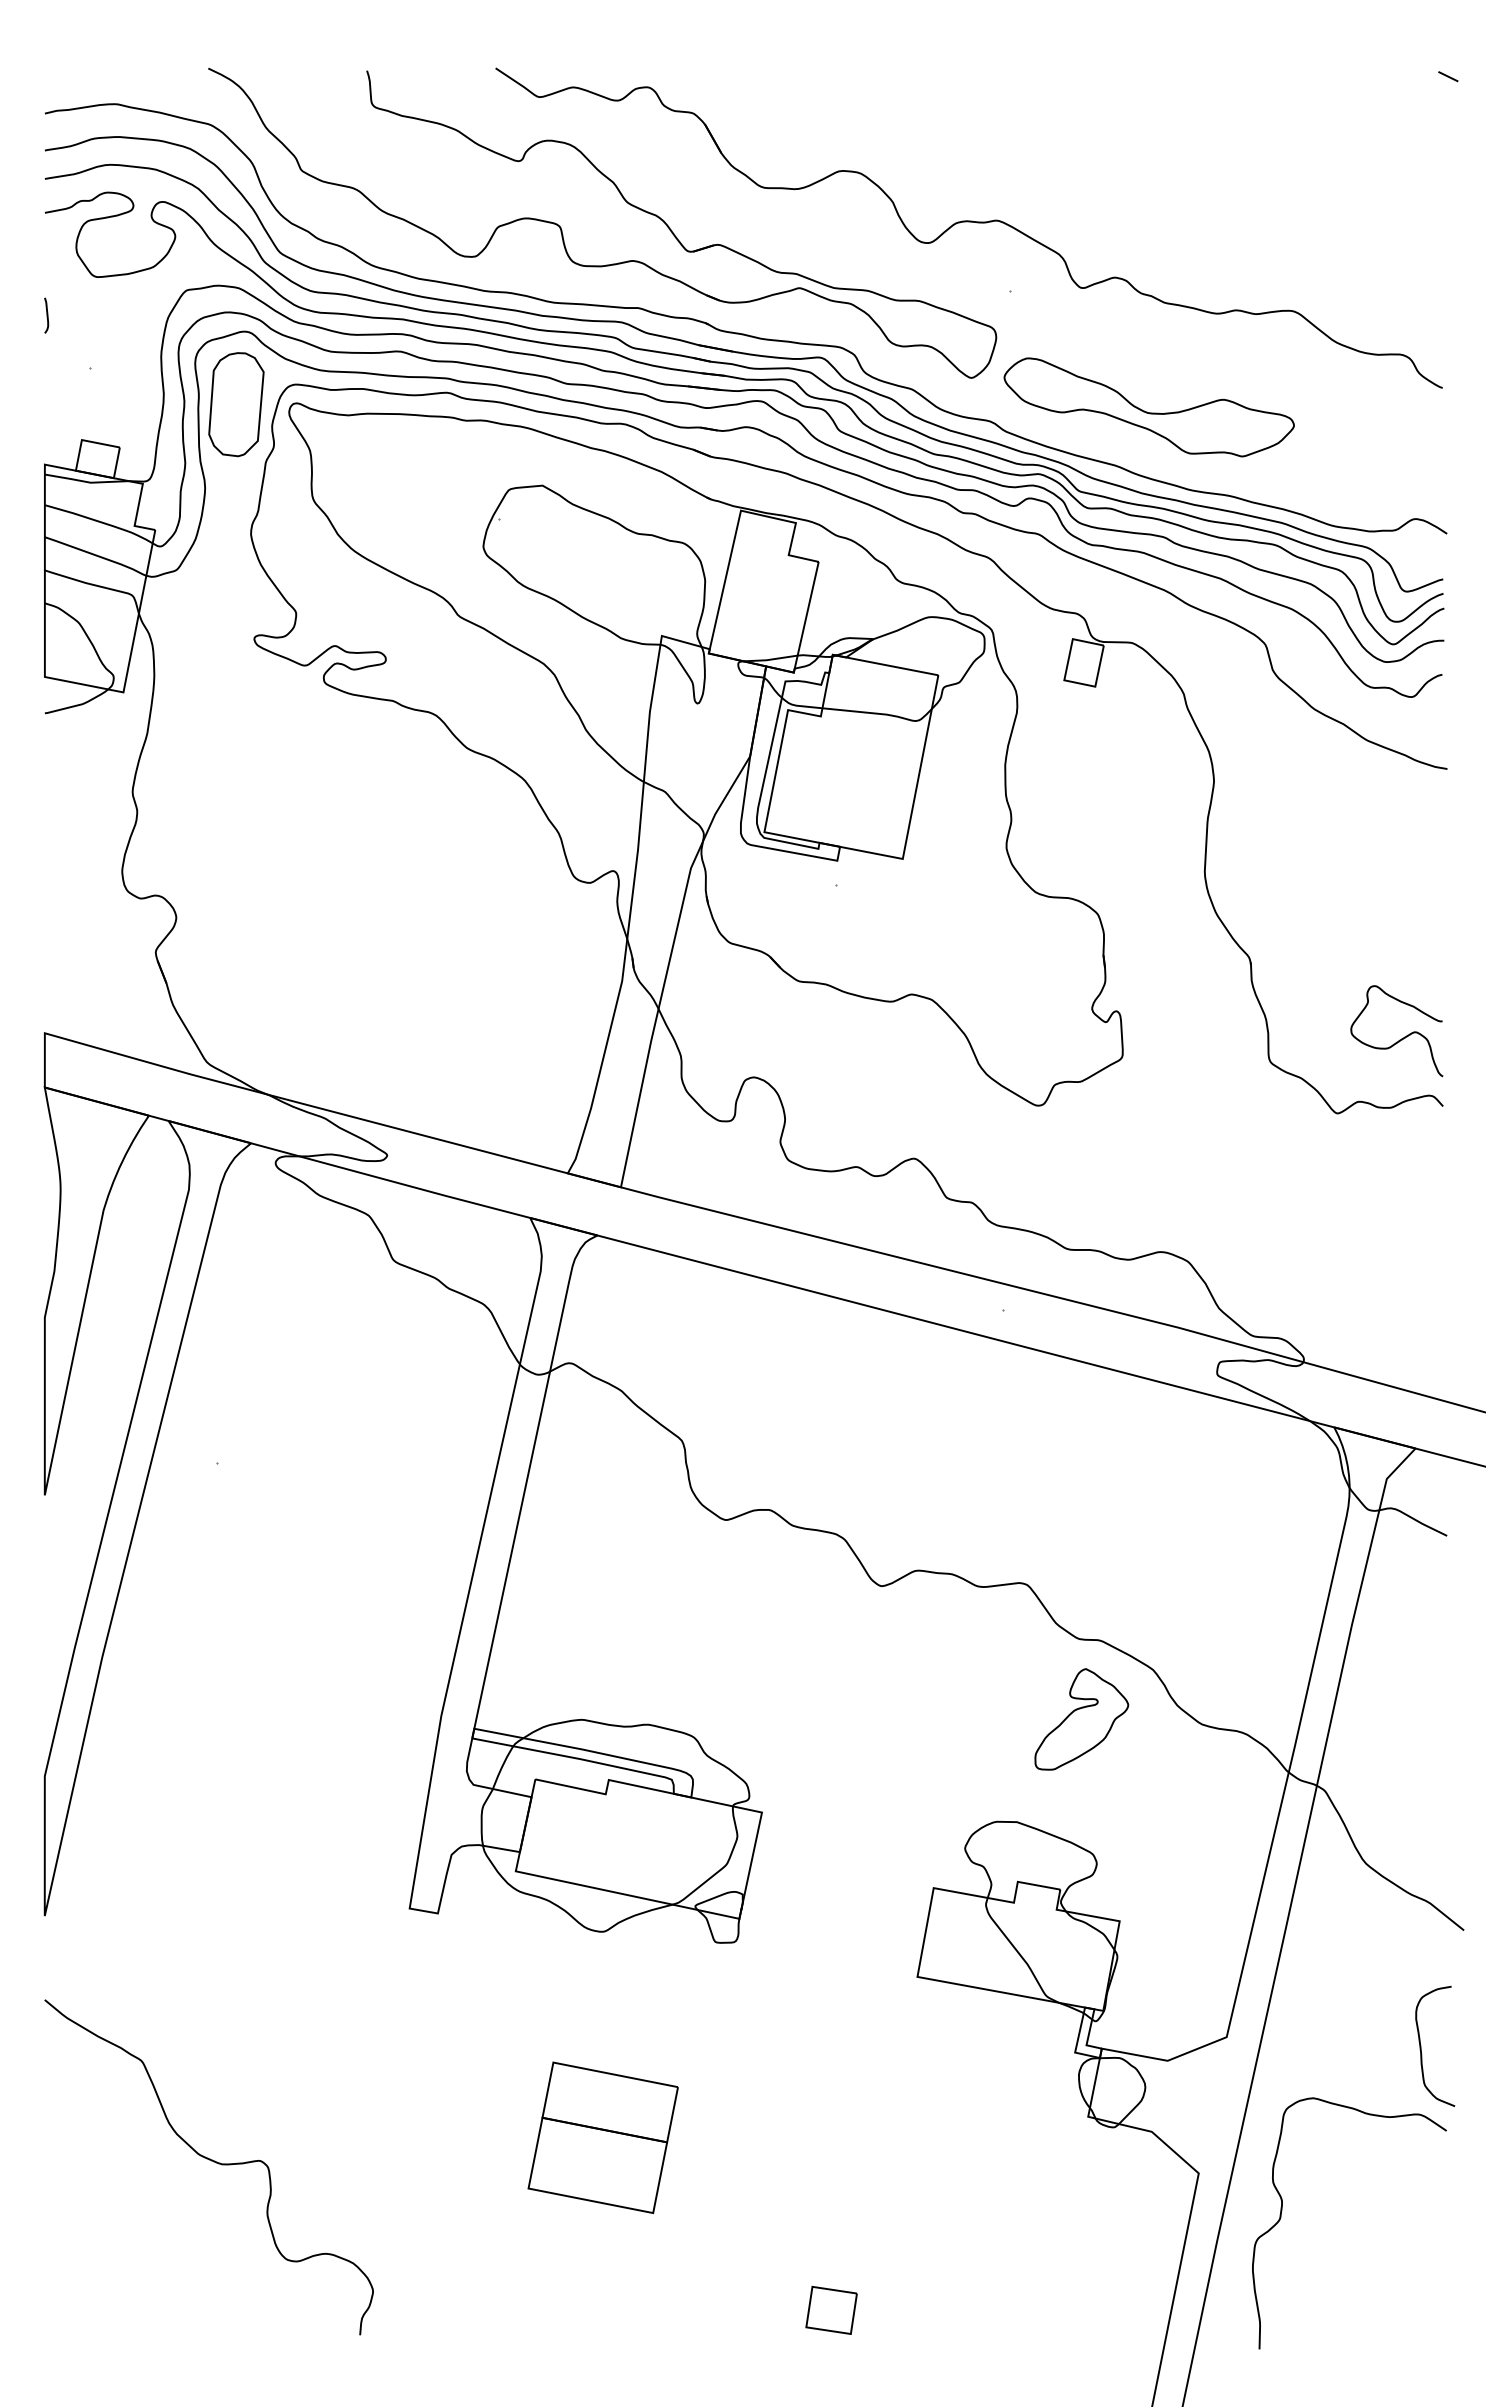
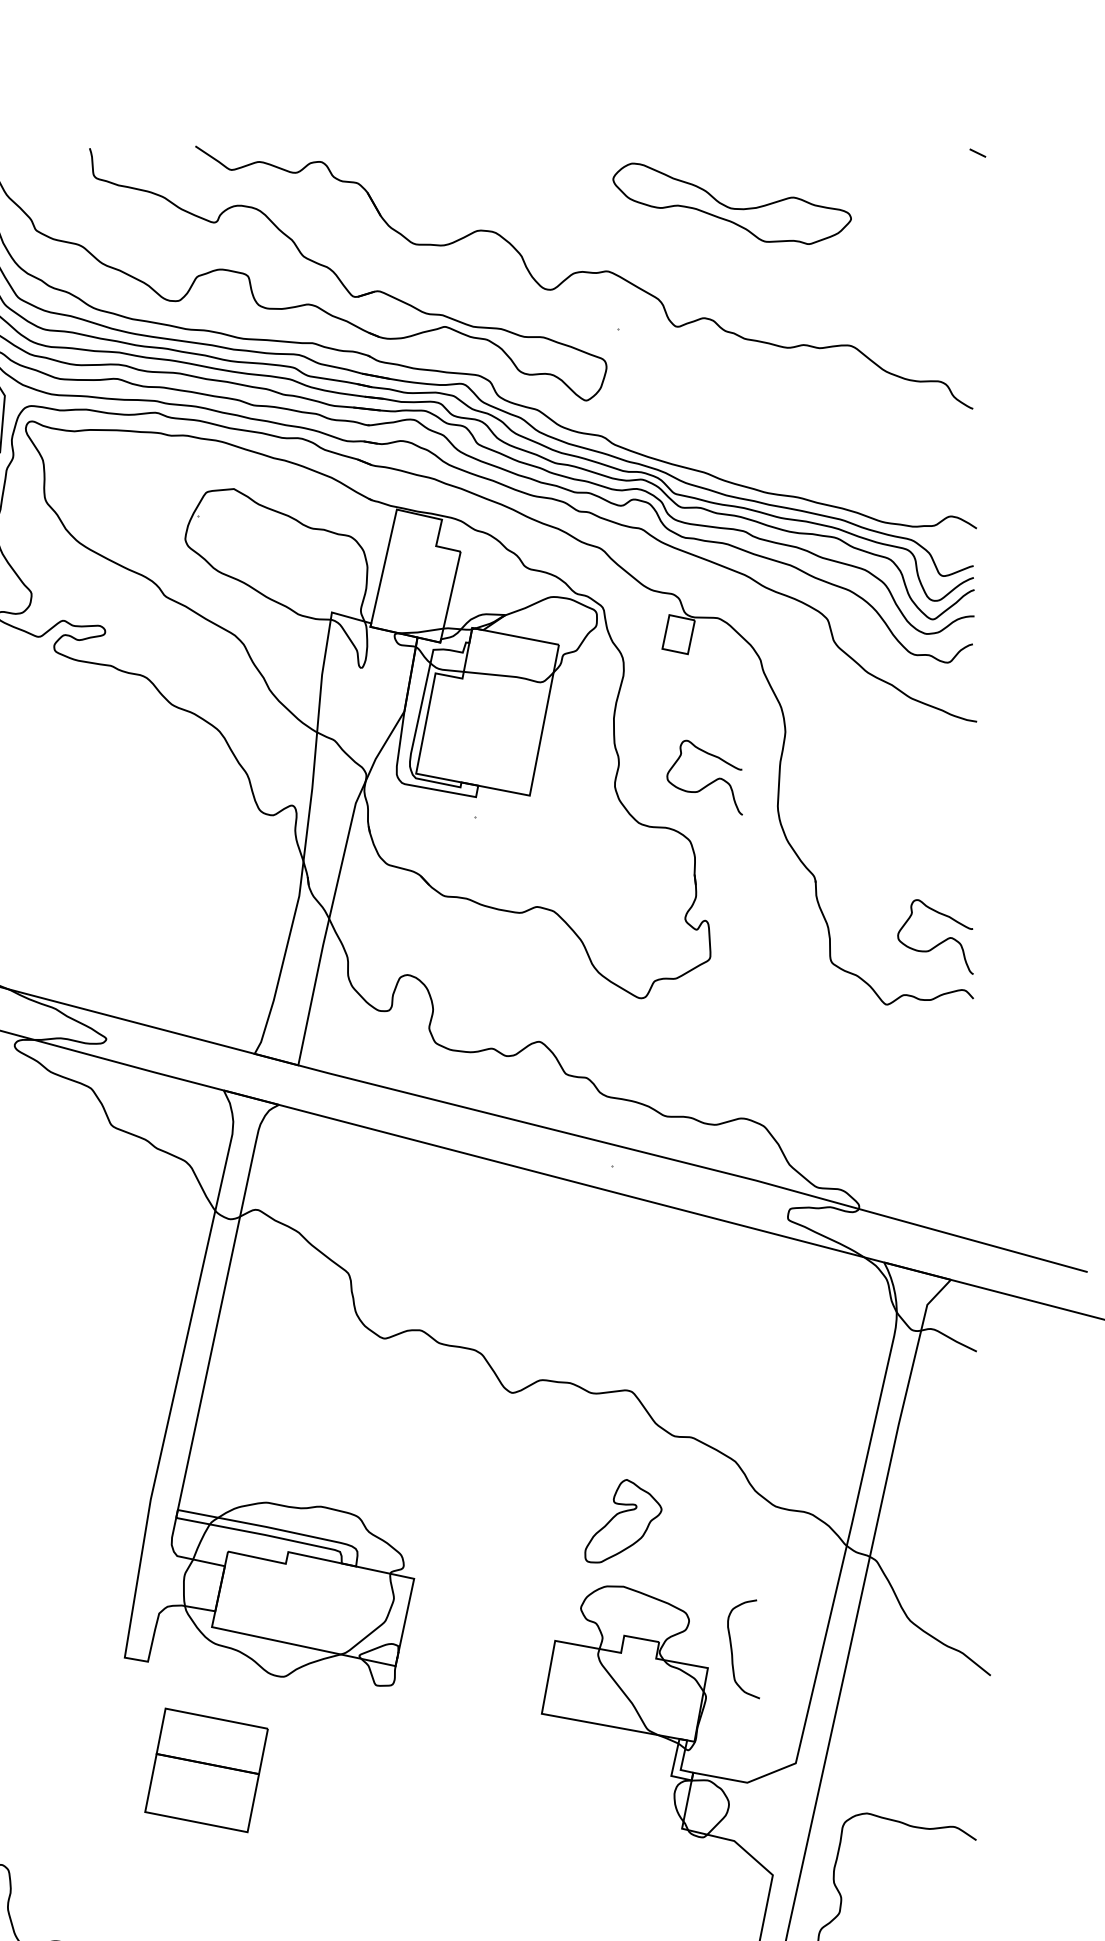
part: (1148, 407) -> (731, 203), moved
curve: (1118, 845) -> (706, 784), added
part: (1081, 1719) -> (623, 1521), moved
curve: (1421, 2046) -> (732, 1649), moved
part: (602, 2137) -> (205, 1770), moved

